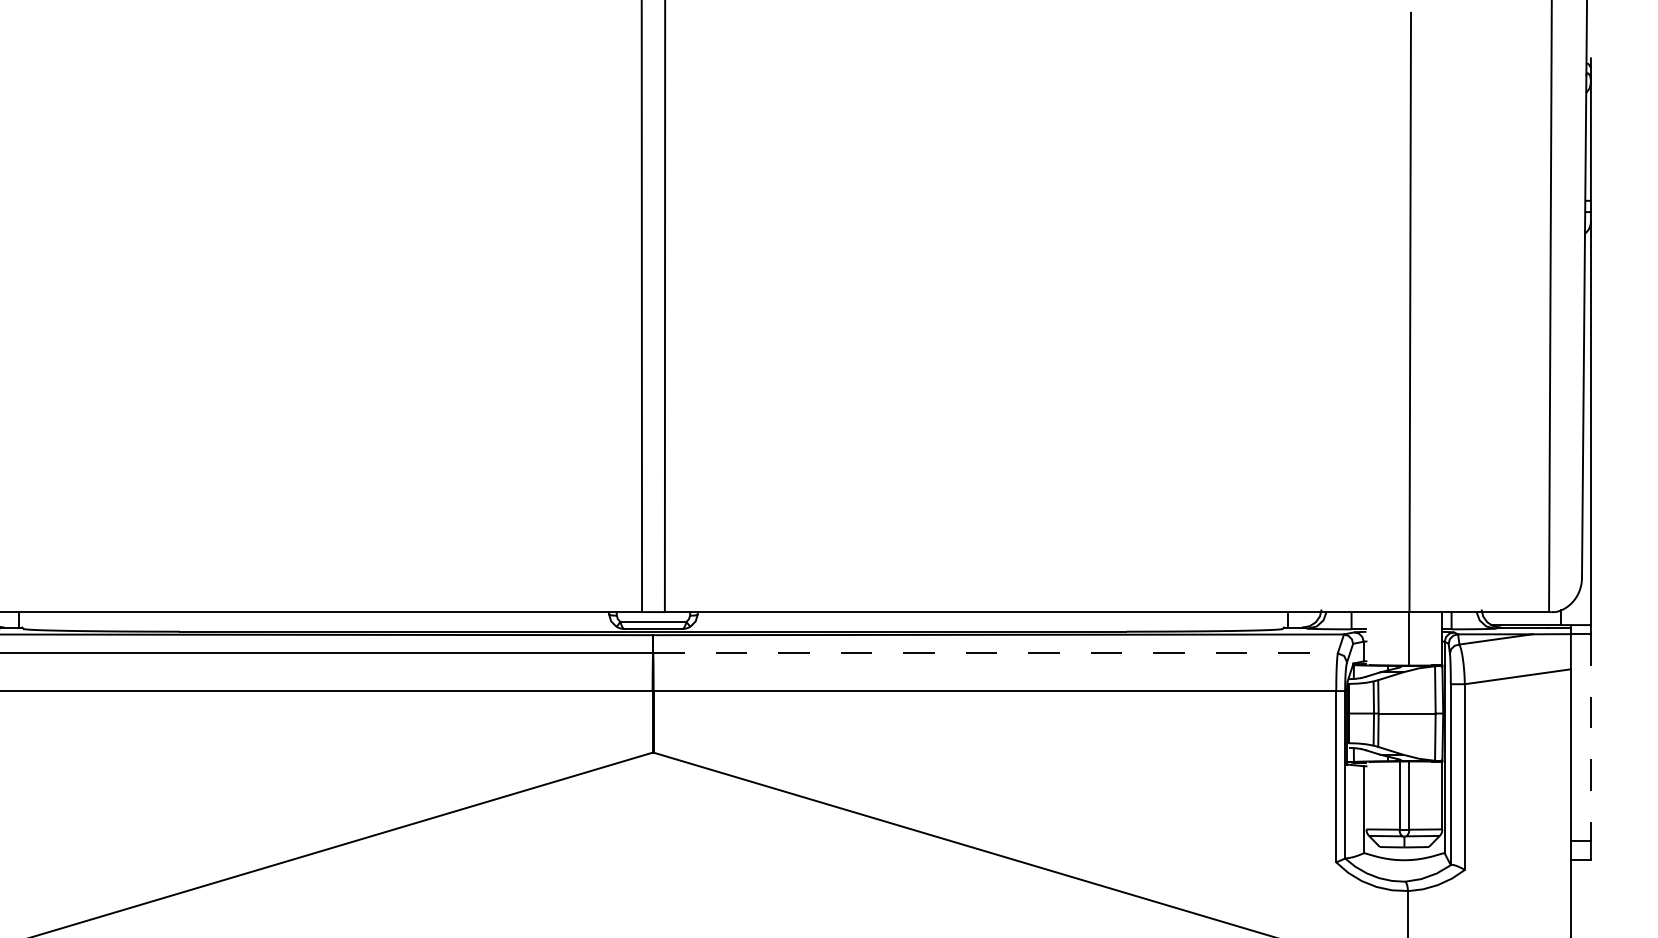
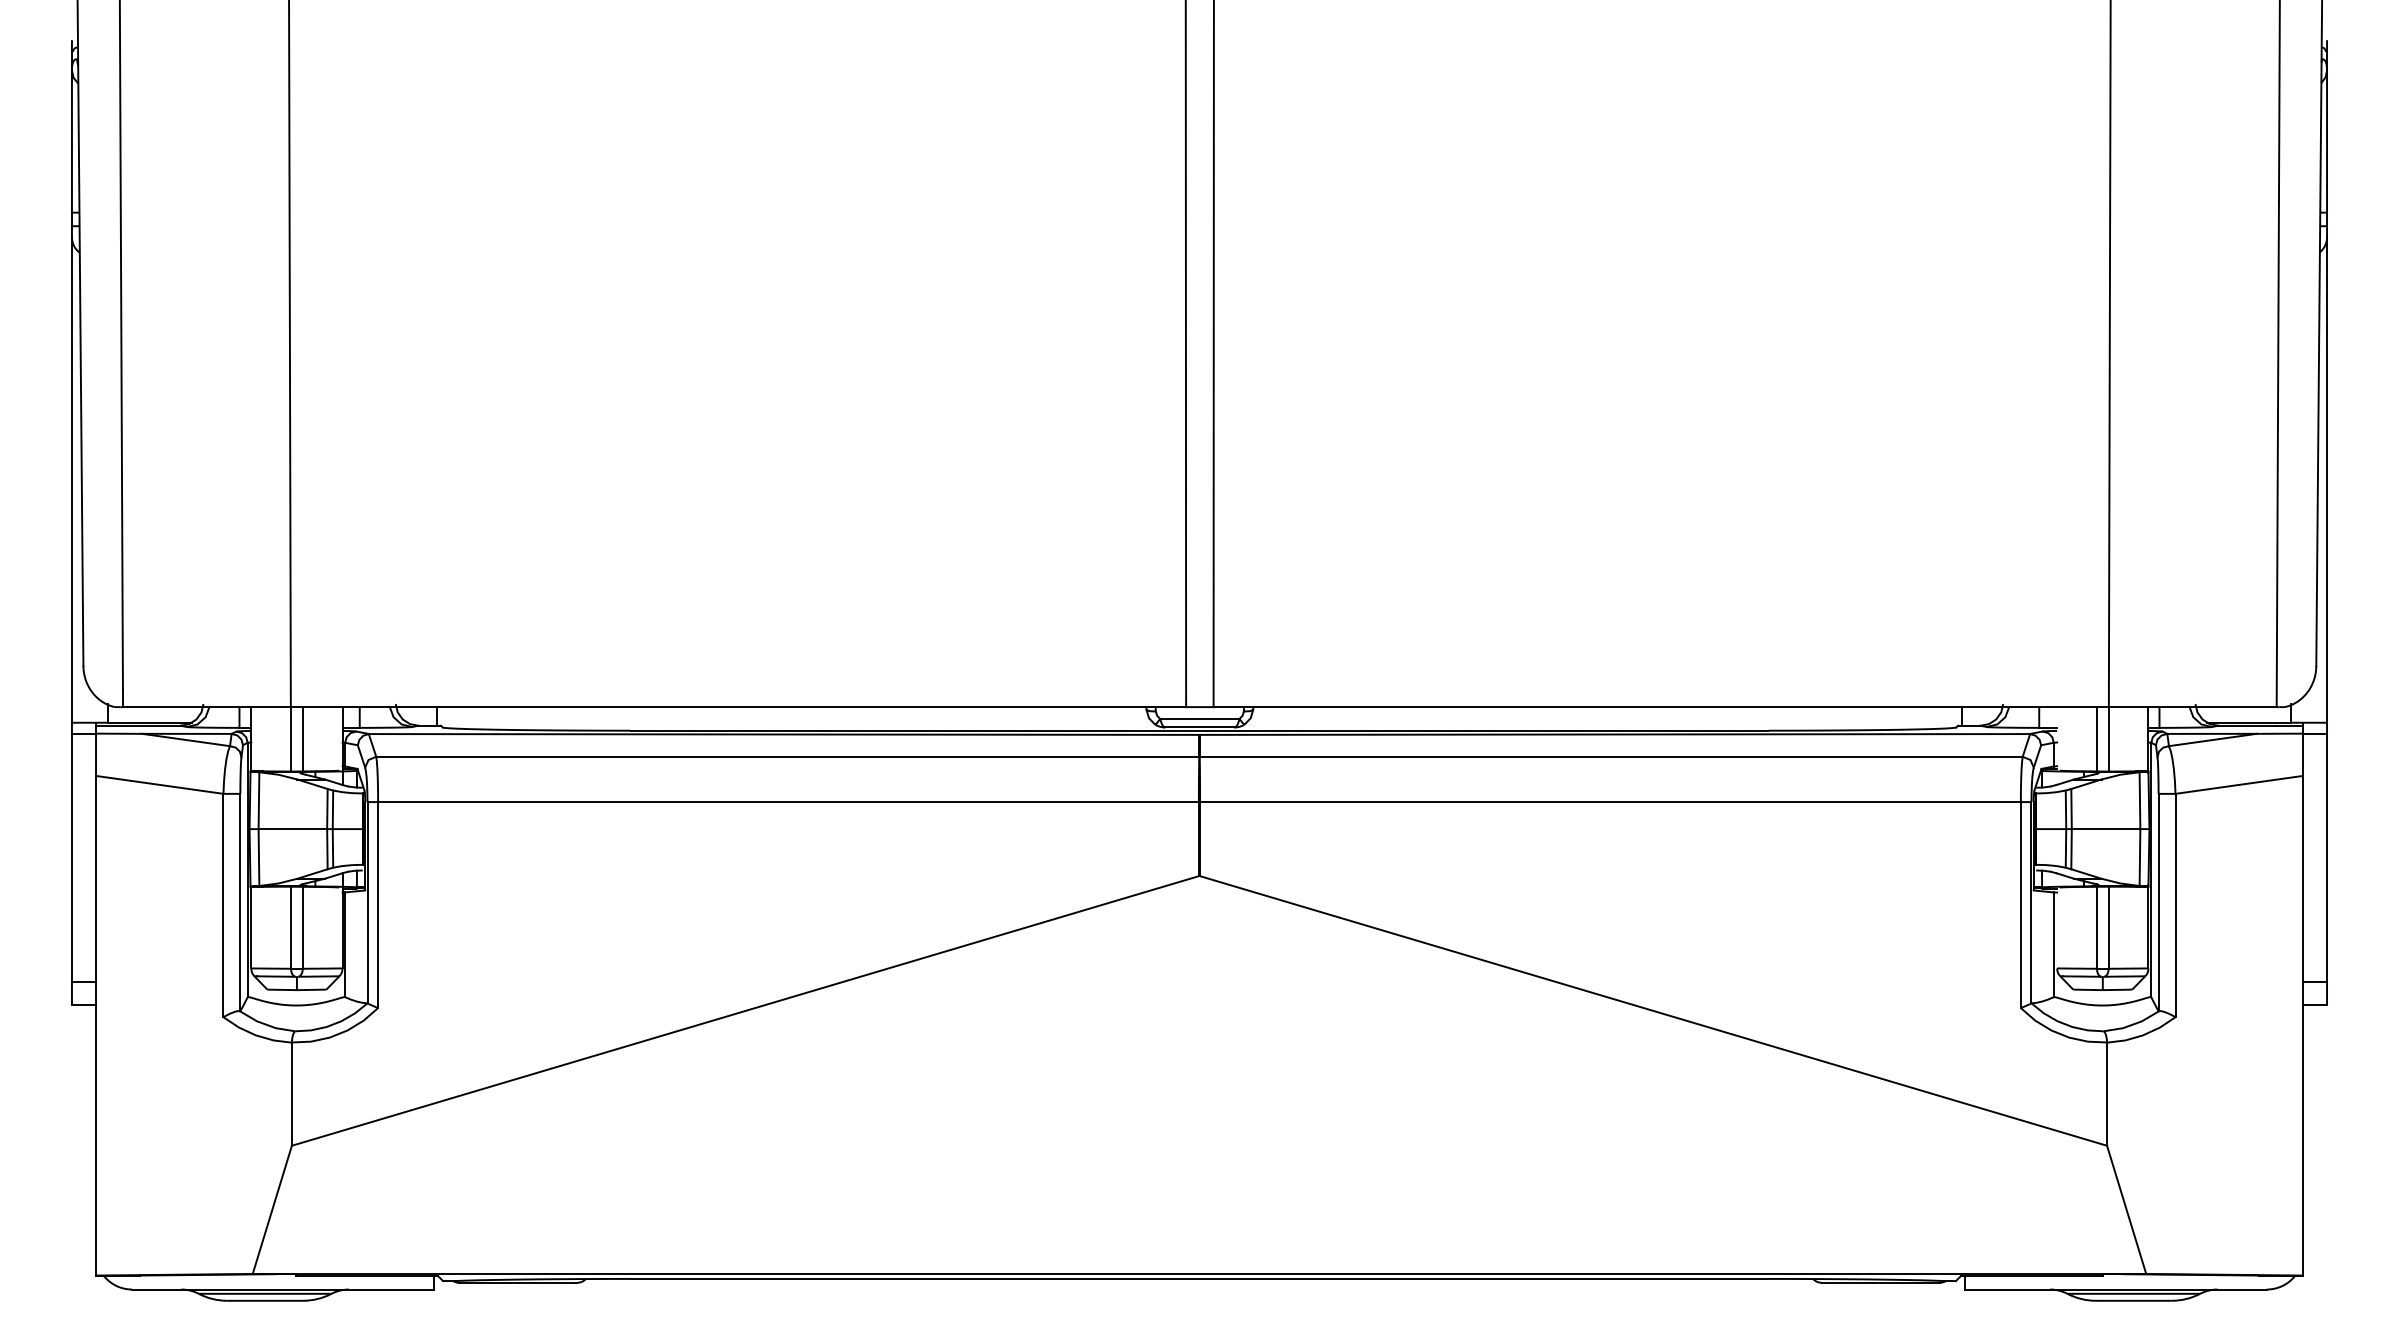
line: (1399, 639) -> (2096, 740), added
line: (995, 653) -> (1611, 756), dashed -> solid
line: (1591, 737) -> (2327, 858), dashed -> solid

